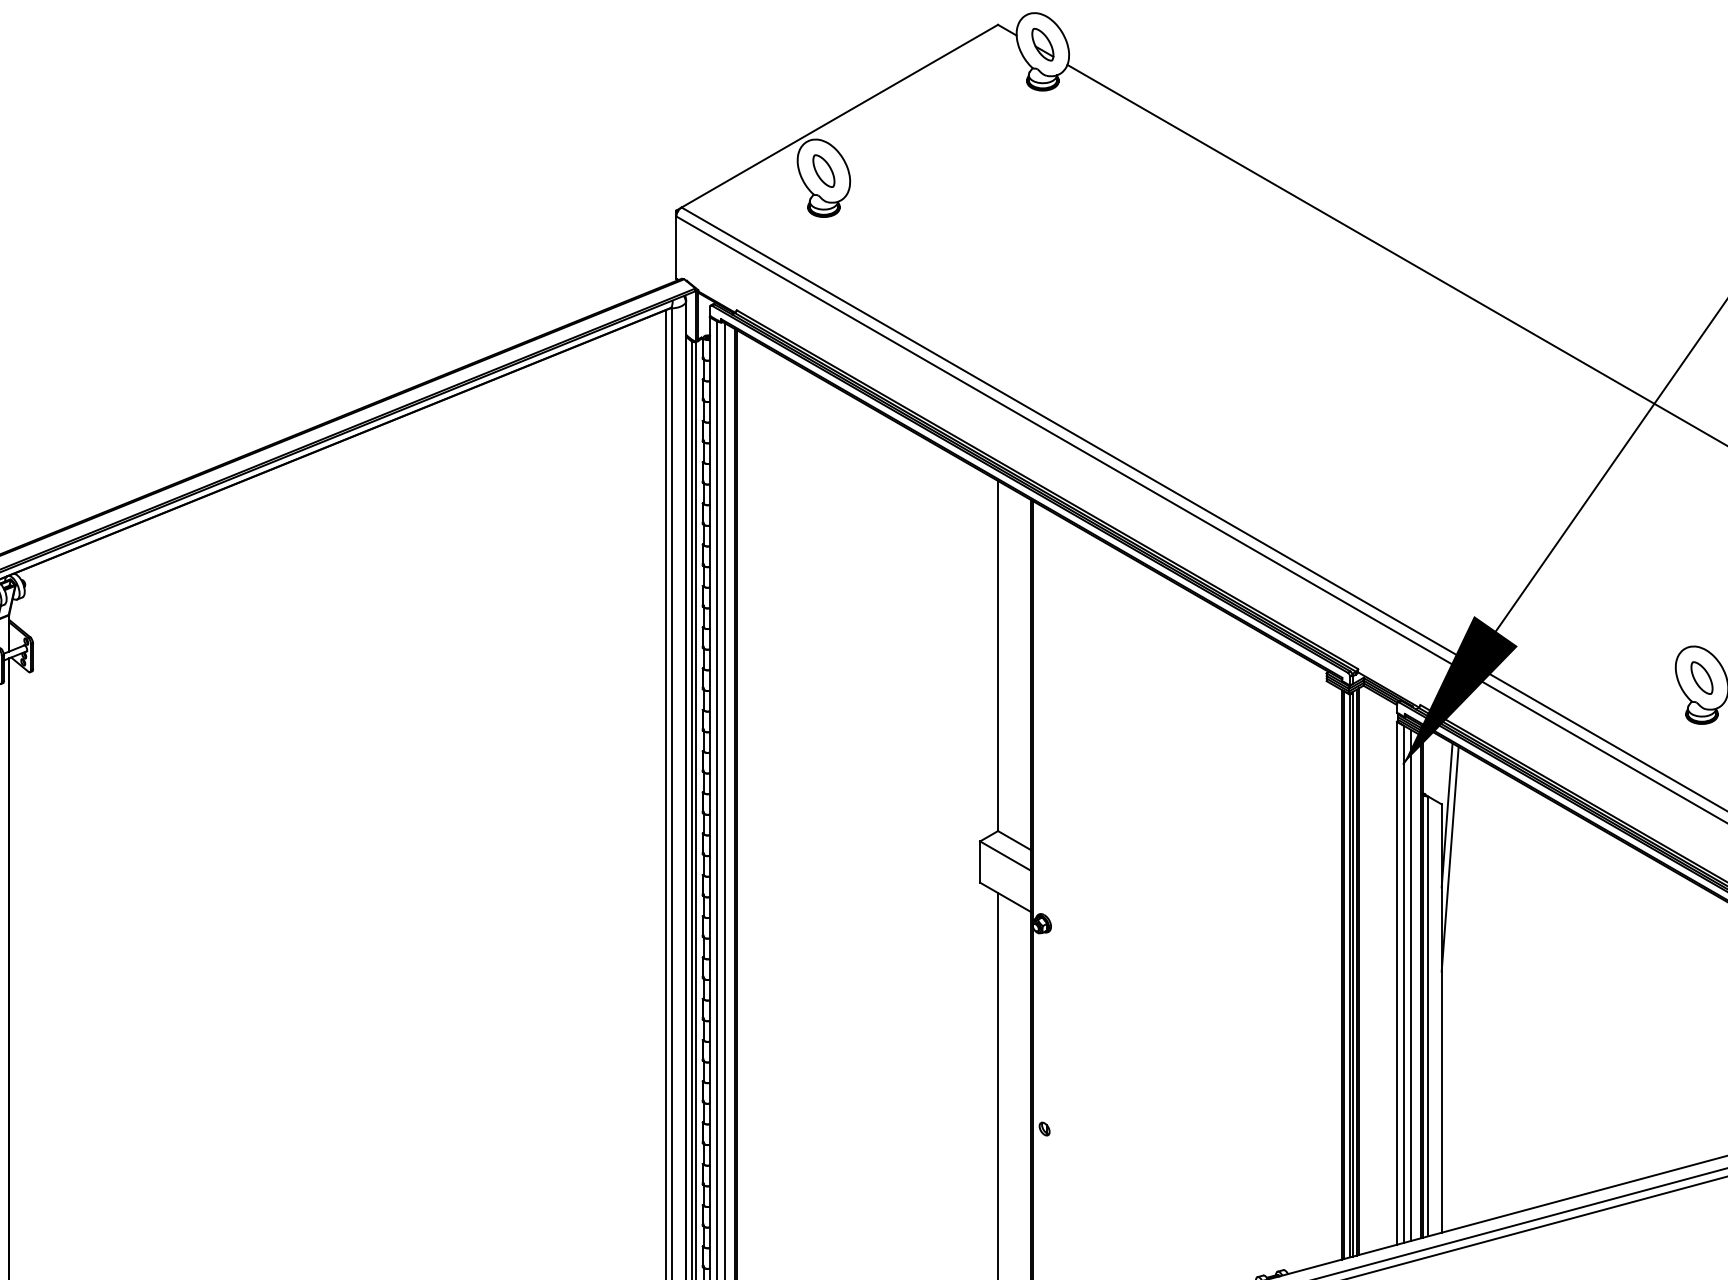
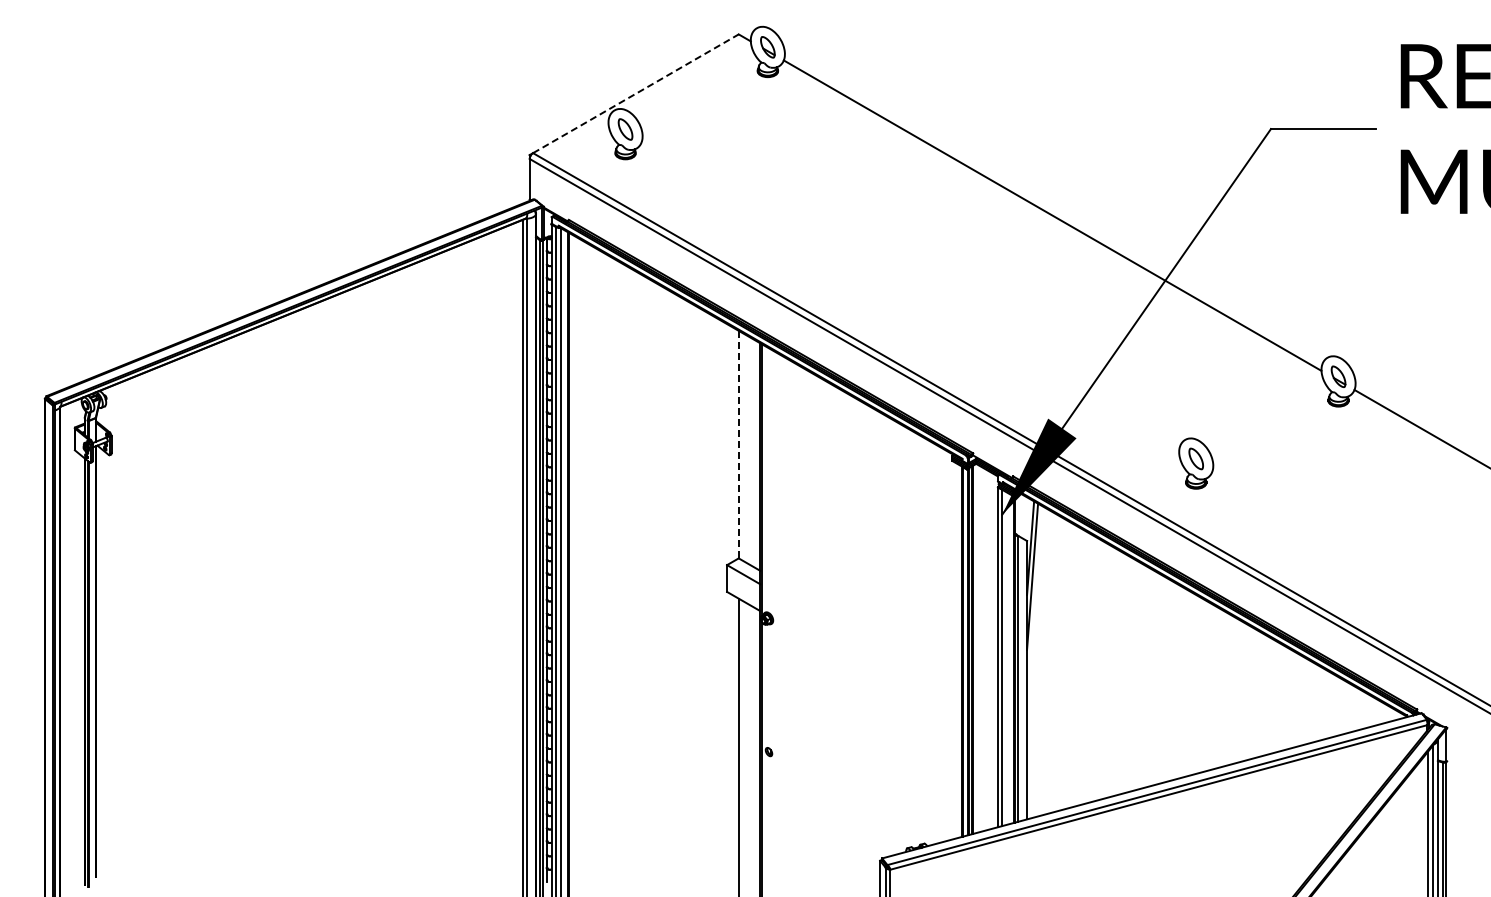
line: (839, 115) -> (635, 93), solid -> dashed
line: (997, 655) -> (738, 444), solid -> dashed
line: (1410, 985) -> (1006, 658), removed

